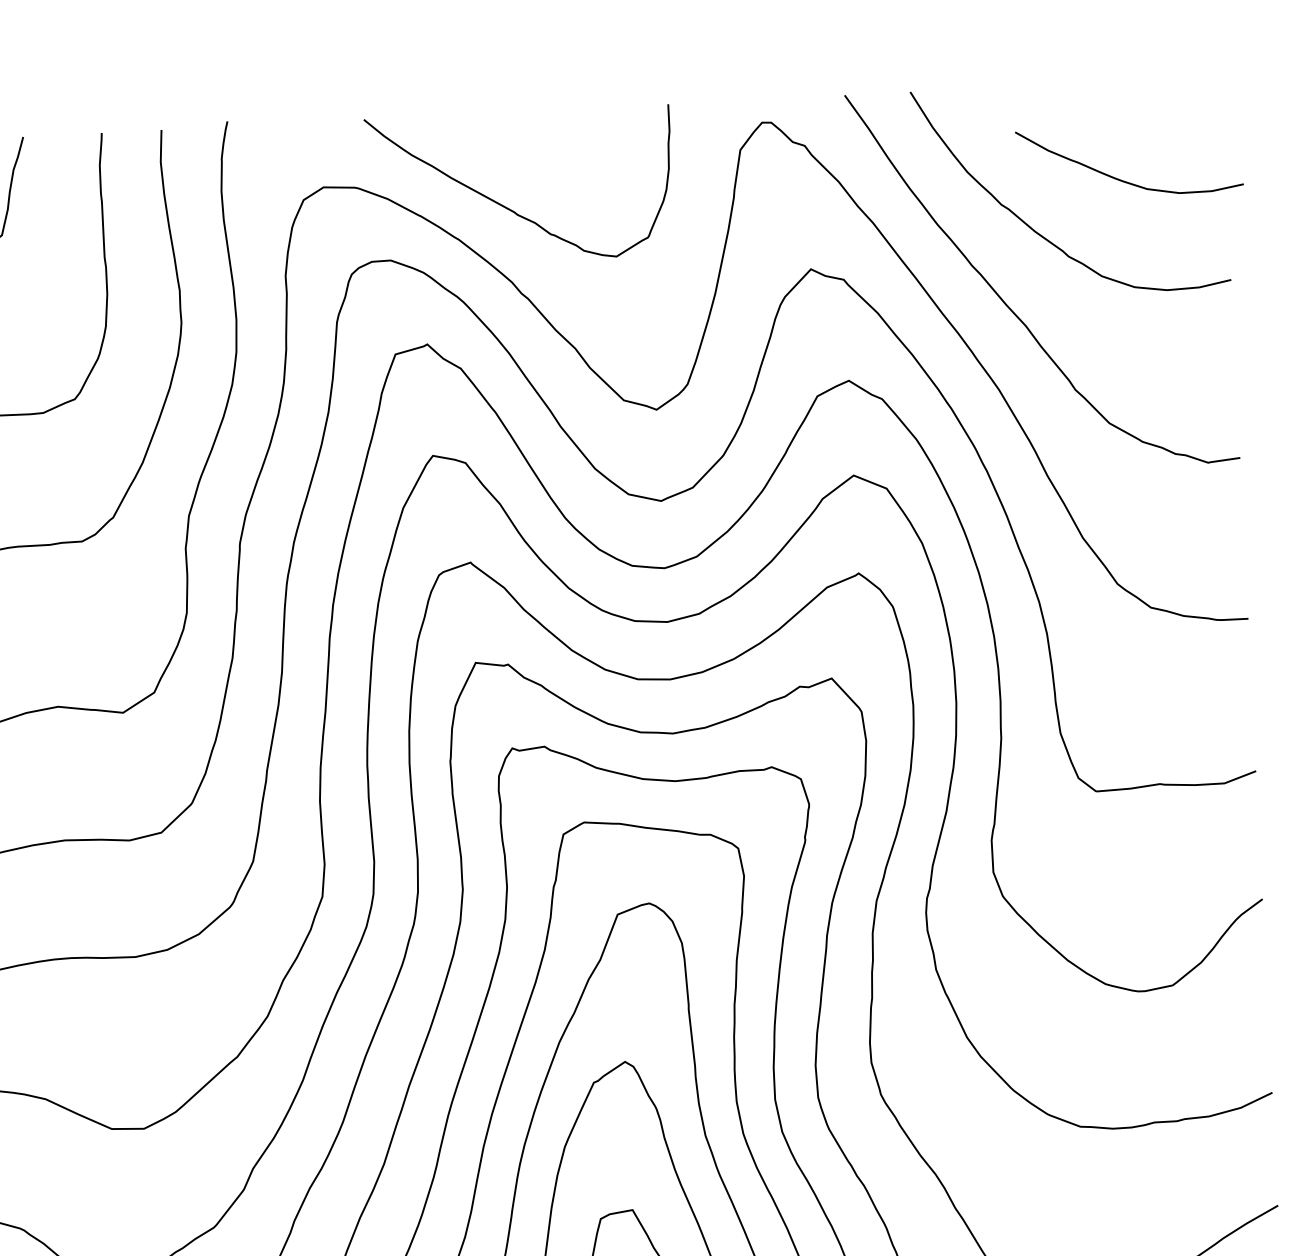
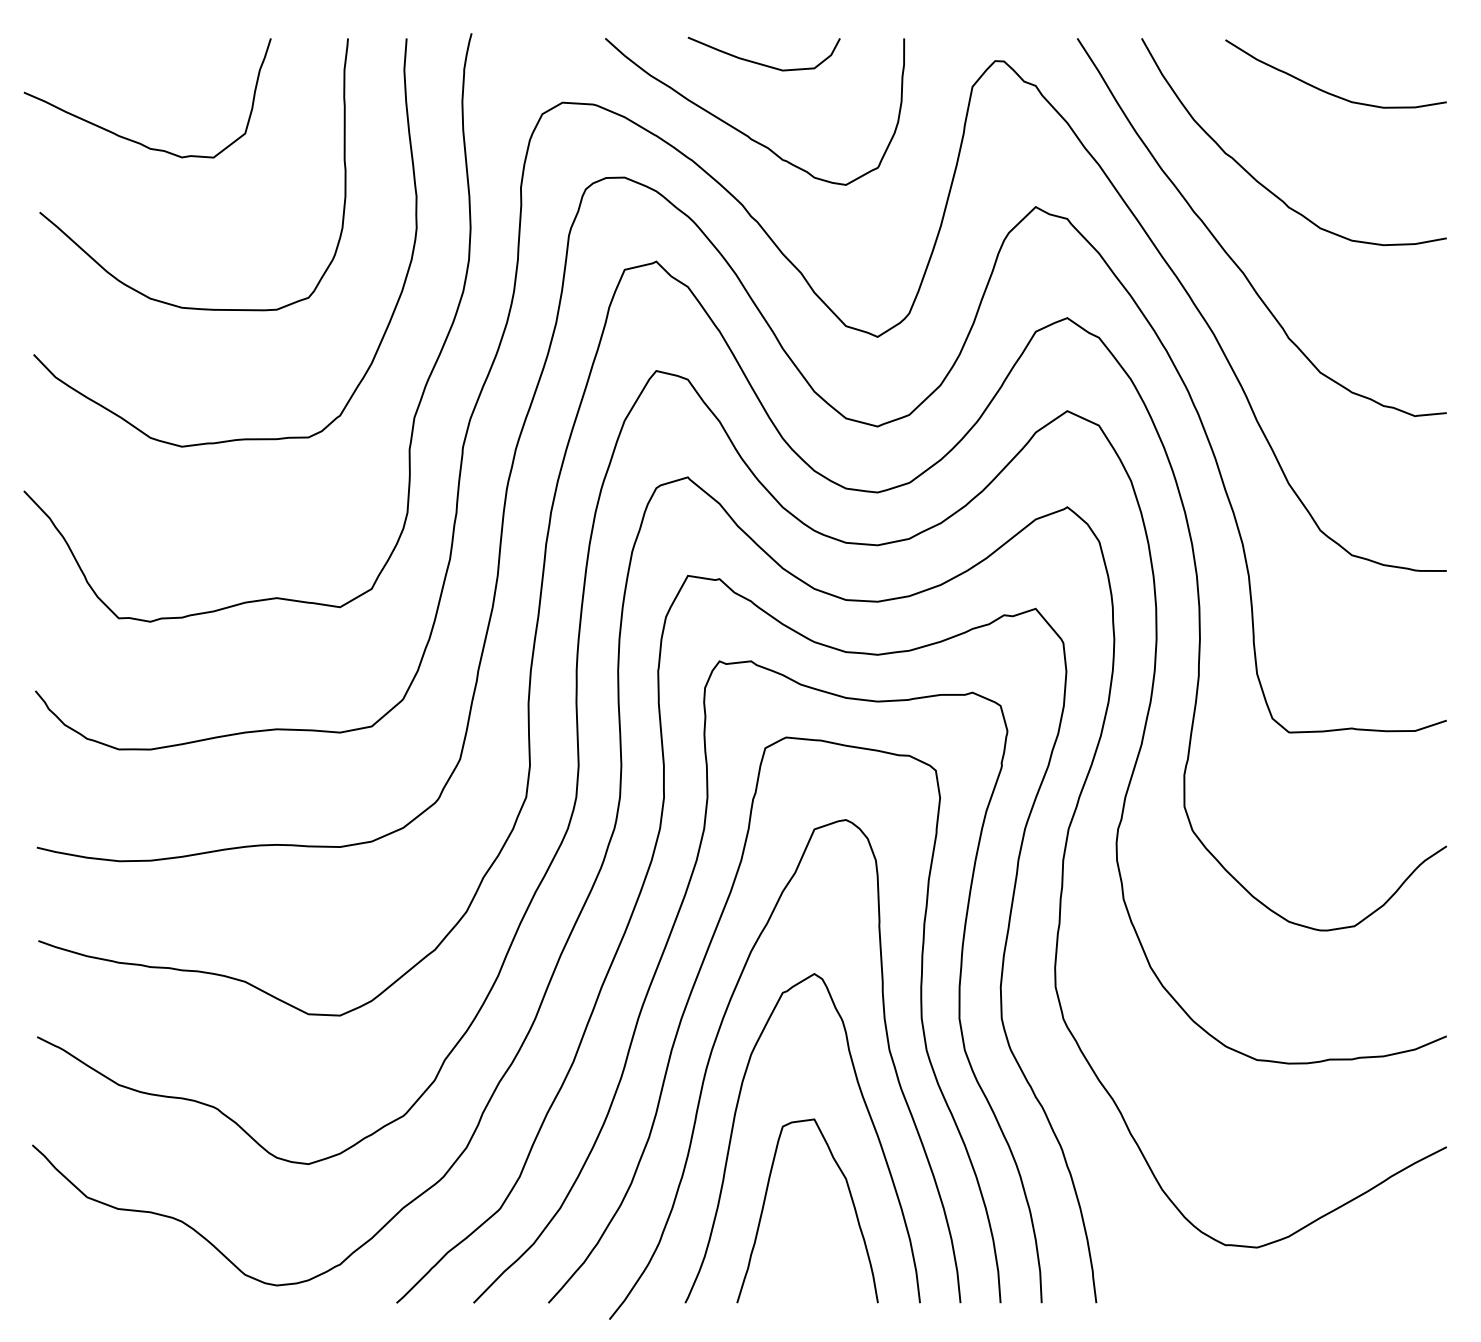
curve: (525, 137) -> (762, 63), added
curve: (1121, 179) -> (1327, 91), moved

